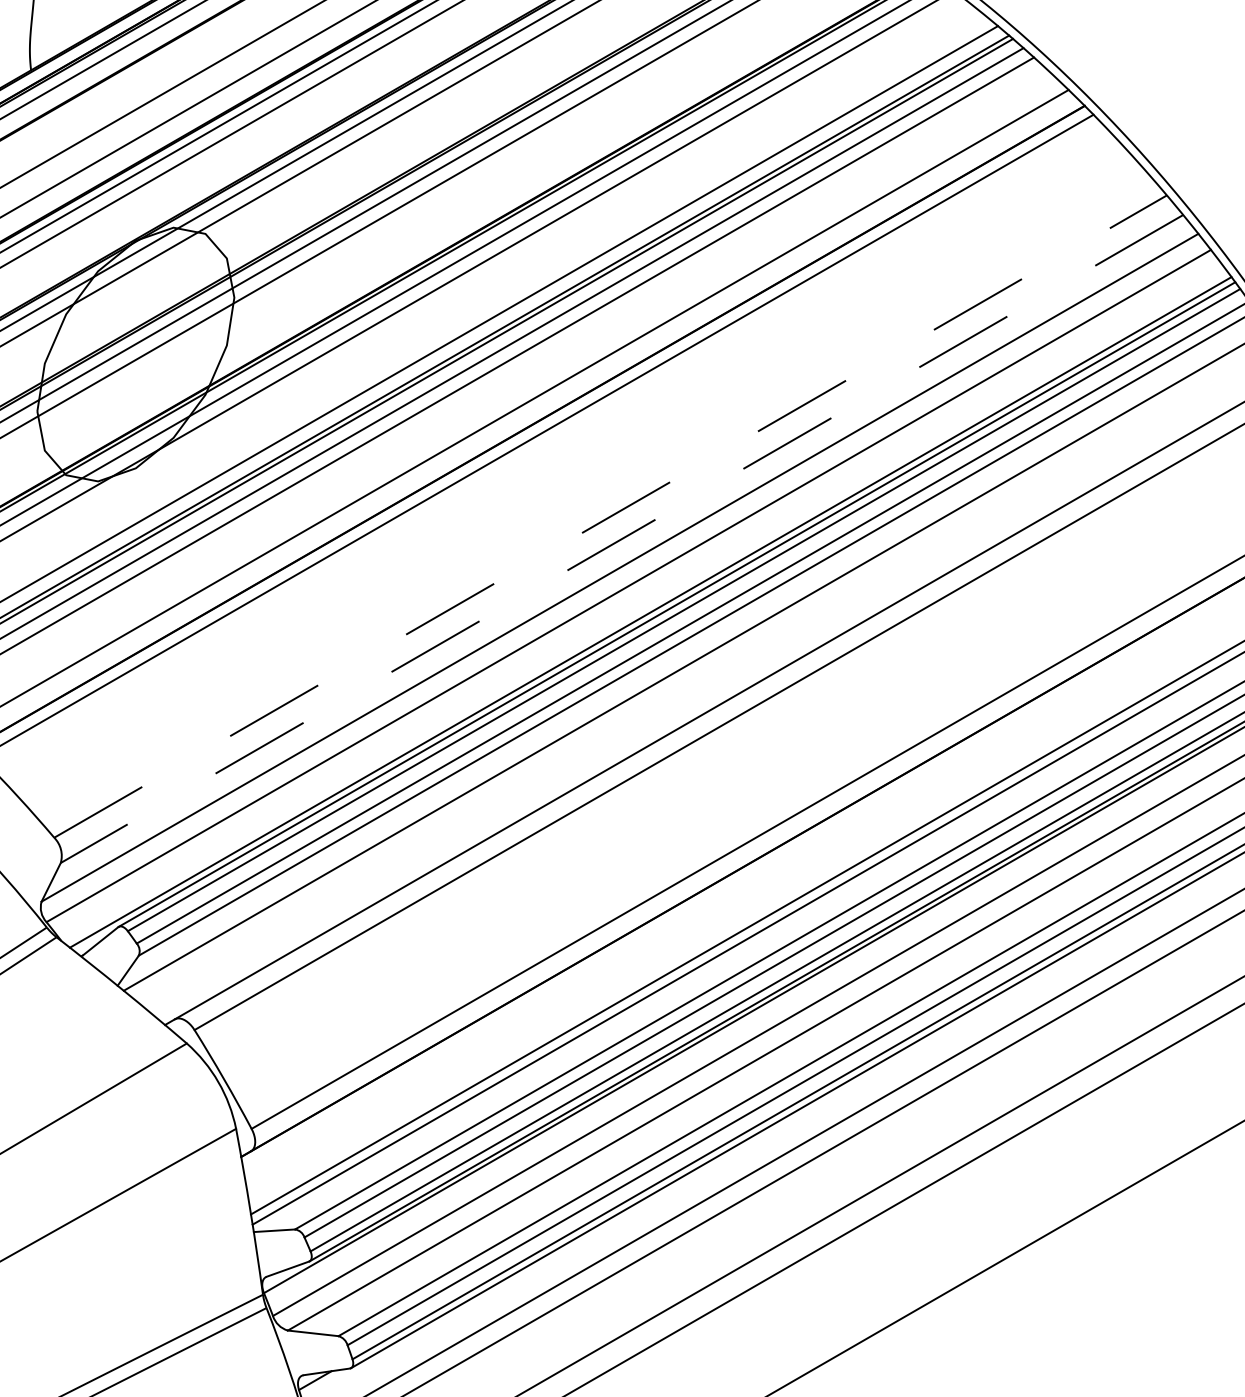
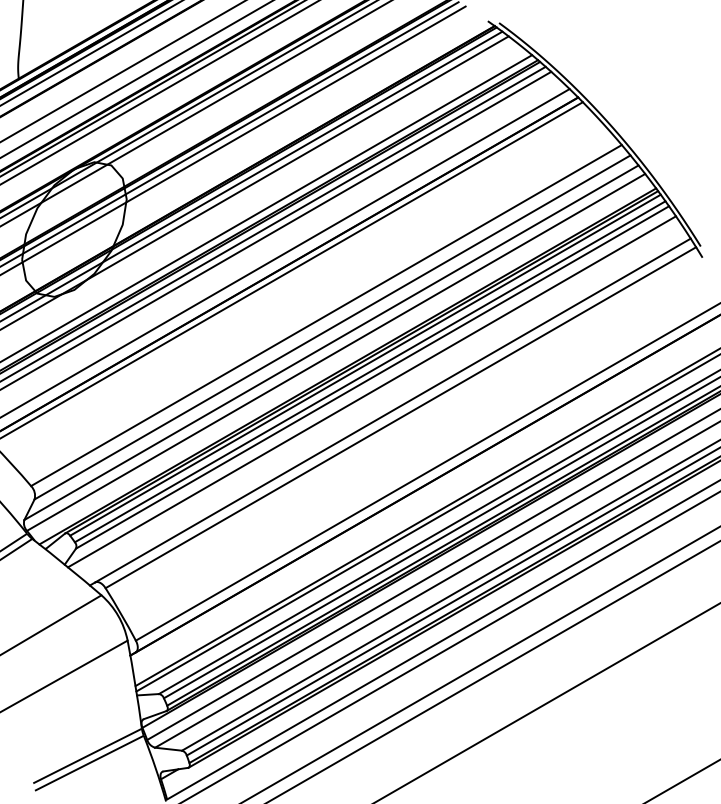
line: (610, 516) -> (326, 315), dashed -> solid
line: (621, 539) -> (332, 327), dashed -> solid

